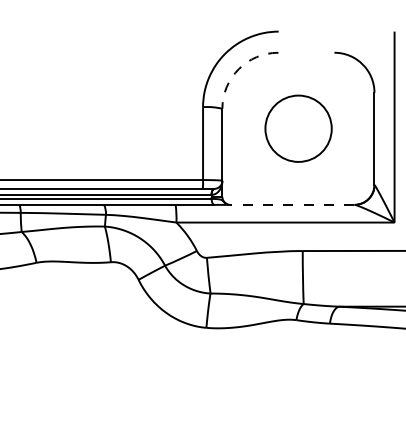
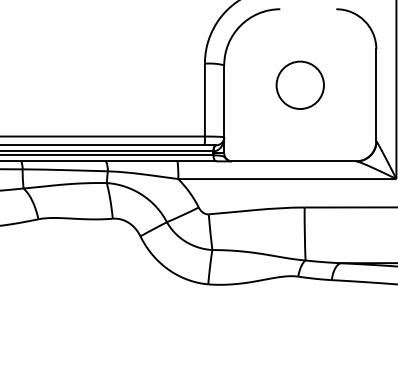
arc: (238, 69) -> (240, 25), dashed -> solid
circle: (297, 128) -> (299, 84), size x0.71
line: (291, 204) -> (293, 160), dashed -> solid

